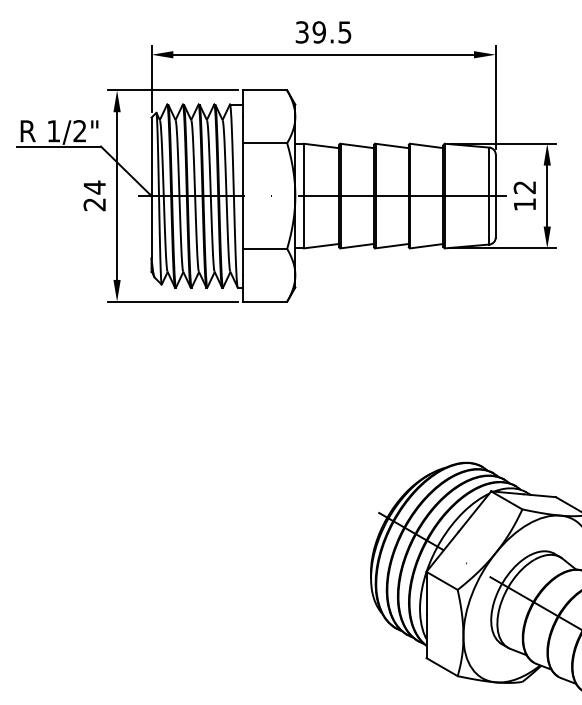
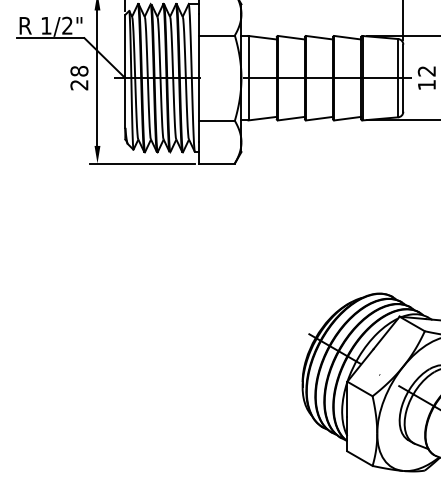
text: (94, 187) -> (79, 71), 24 -> 28

